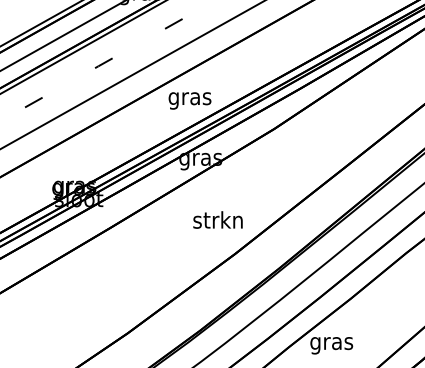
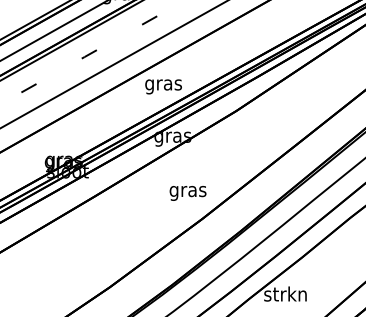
text: (217, 222) -> (187, 191), strkn -> gras
text: (331, 342) -> (285, 295), gras -> strkn

